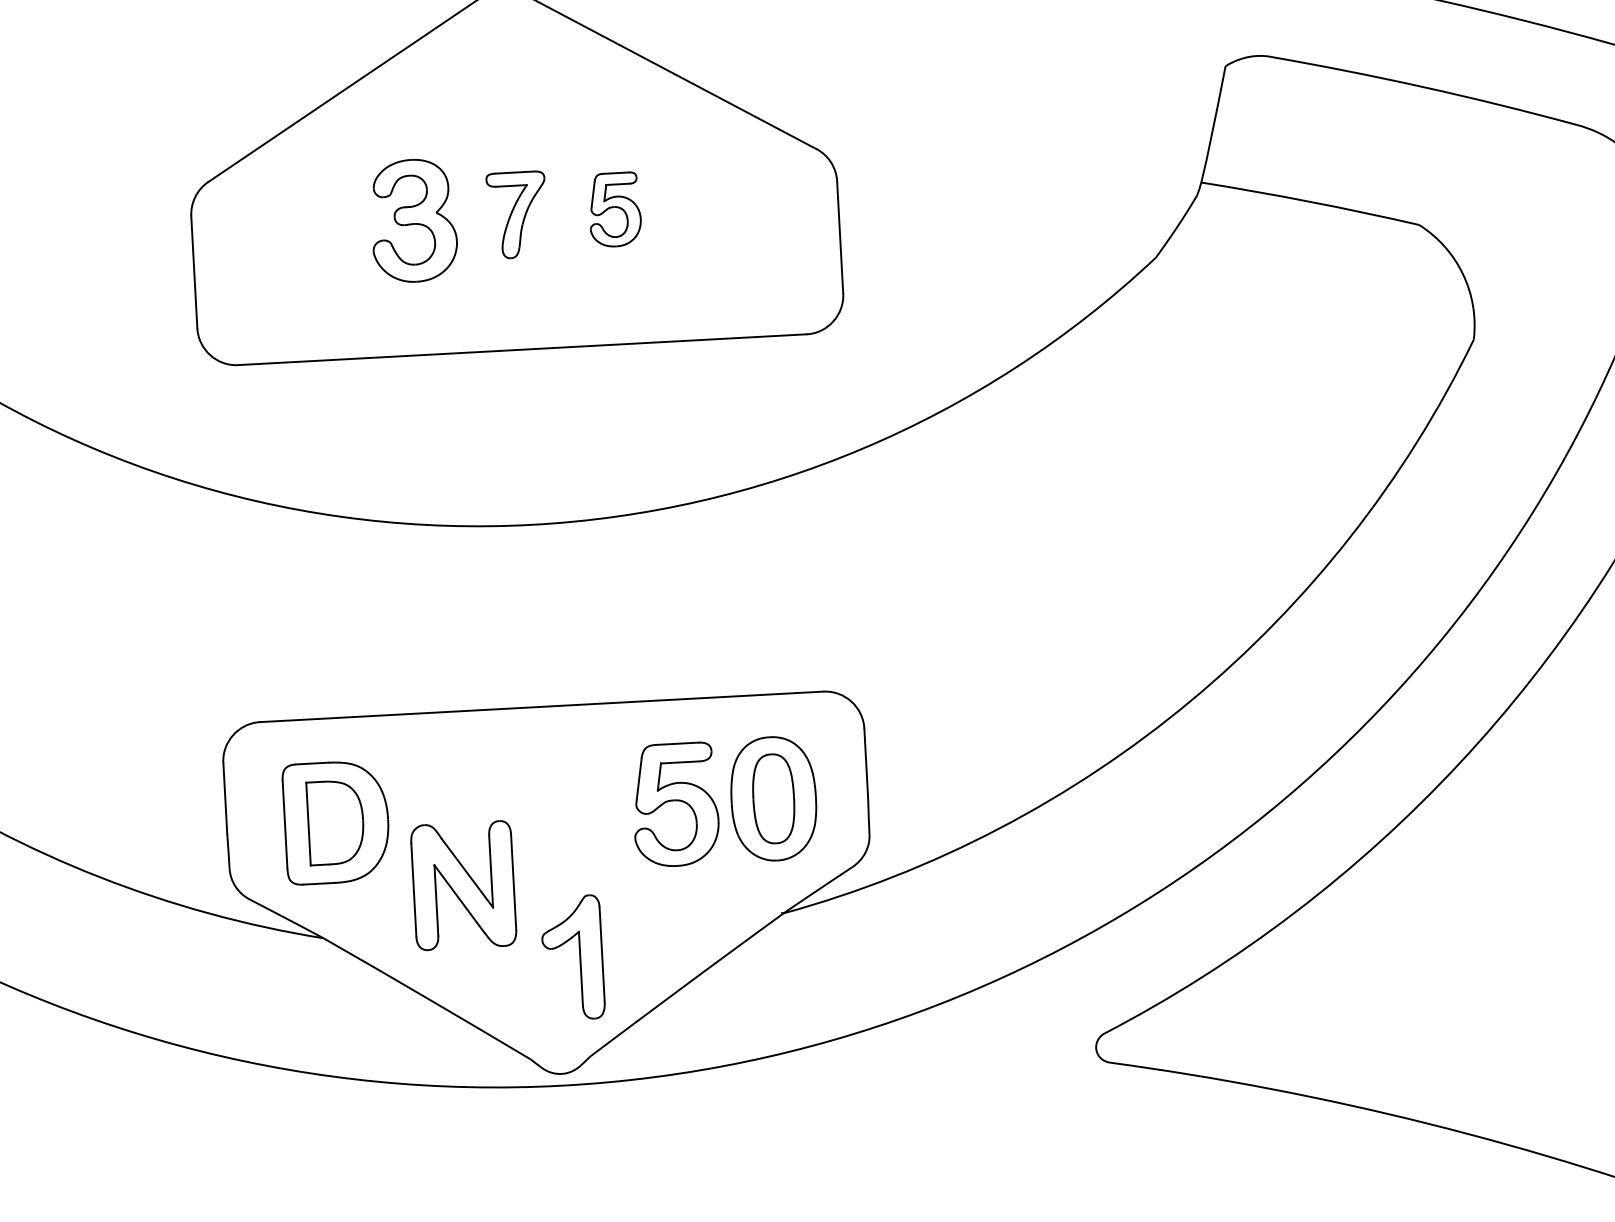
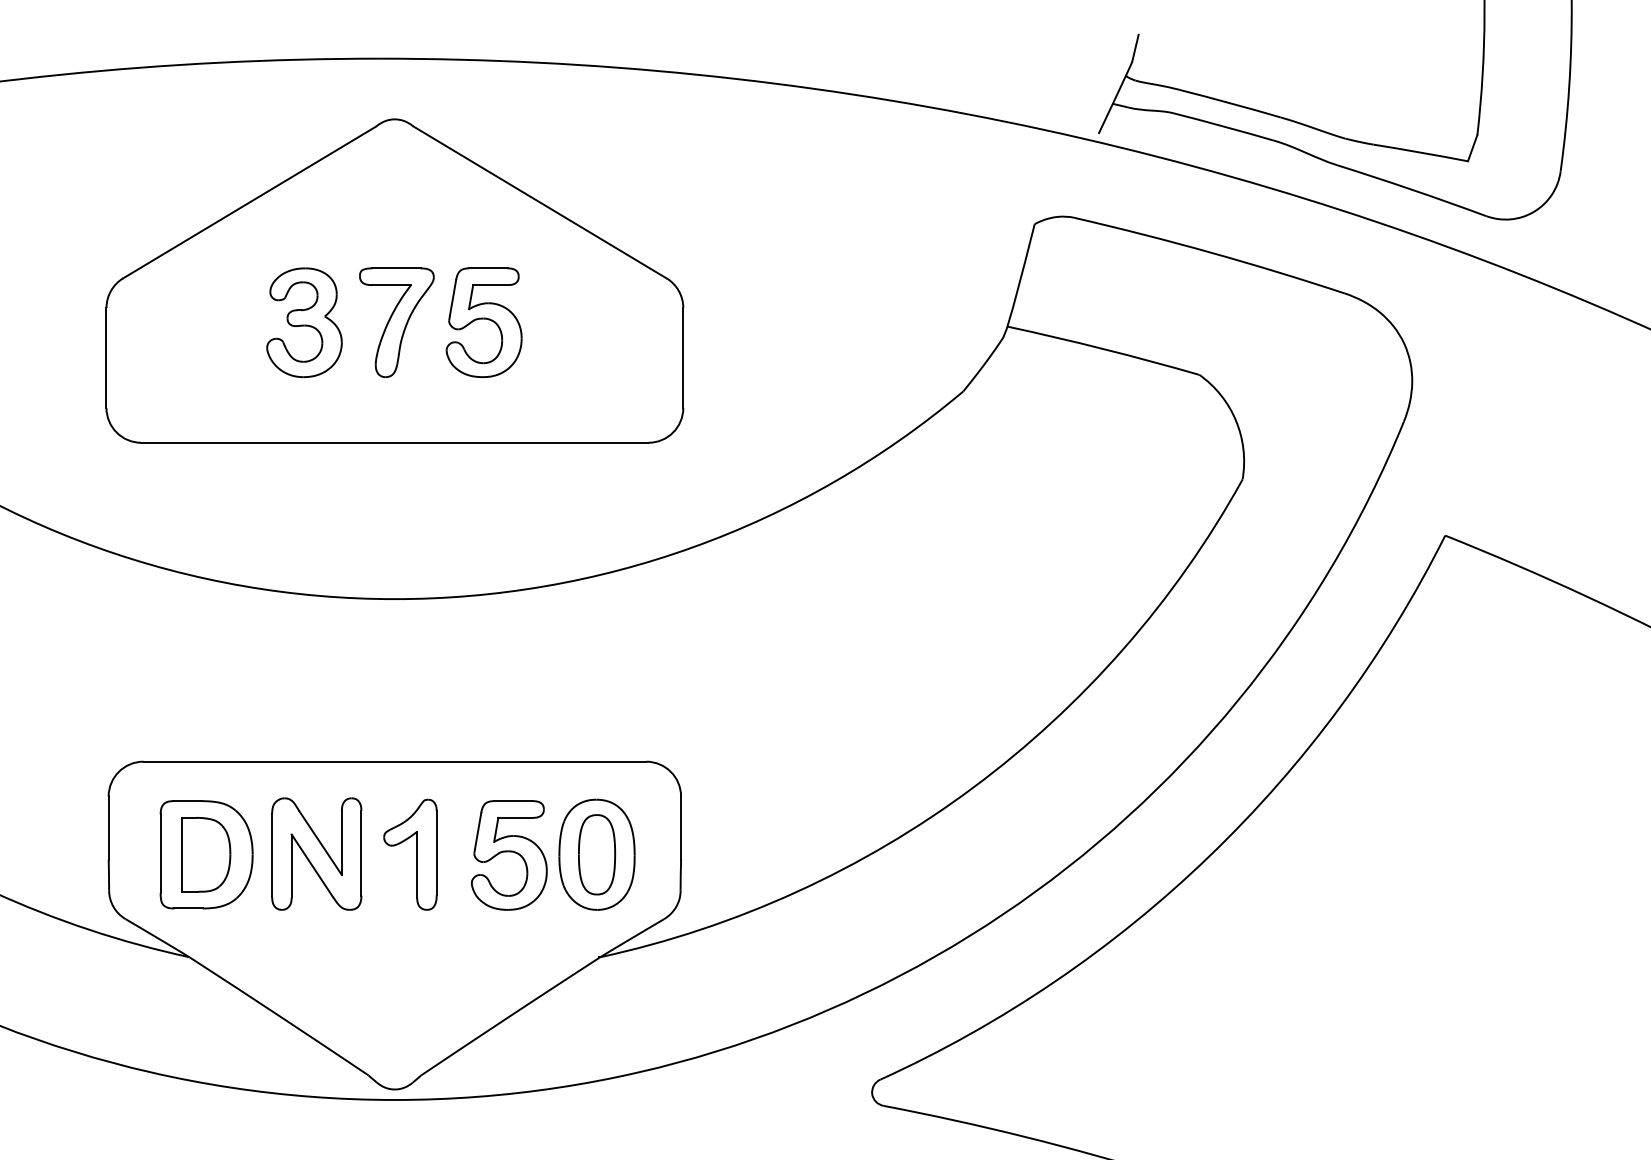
part: (614, 209) -> (483, 322), size x1.67
part: (516, 214) -> (396, 322), size x1.43
part: (463, 884) -> (316, 853), moved
part: (572, 957) -> (410, 854), moved

